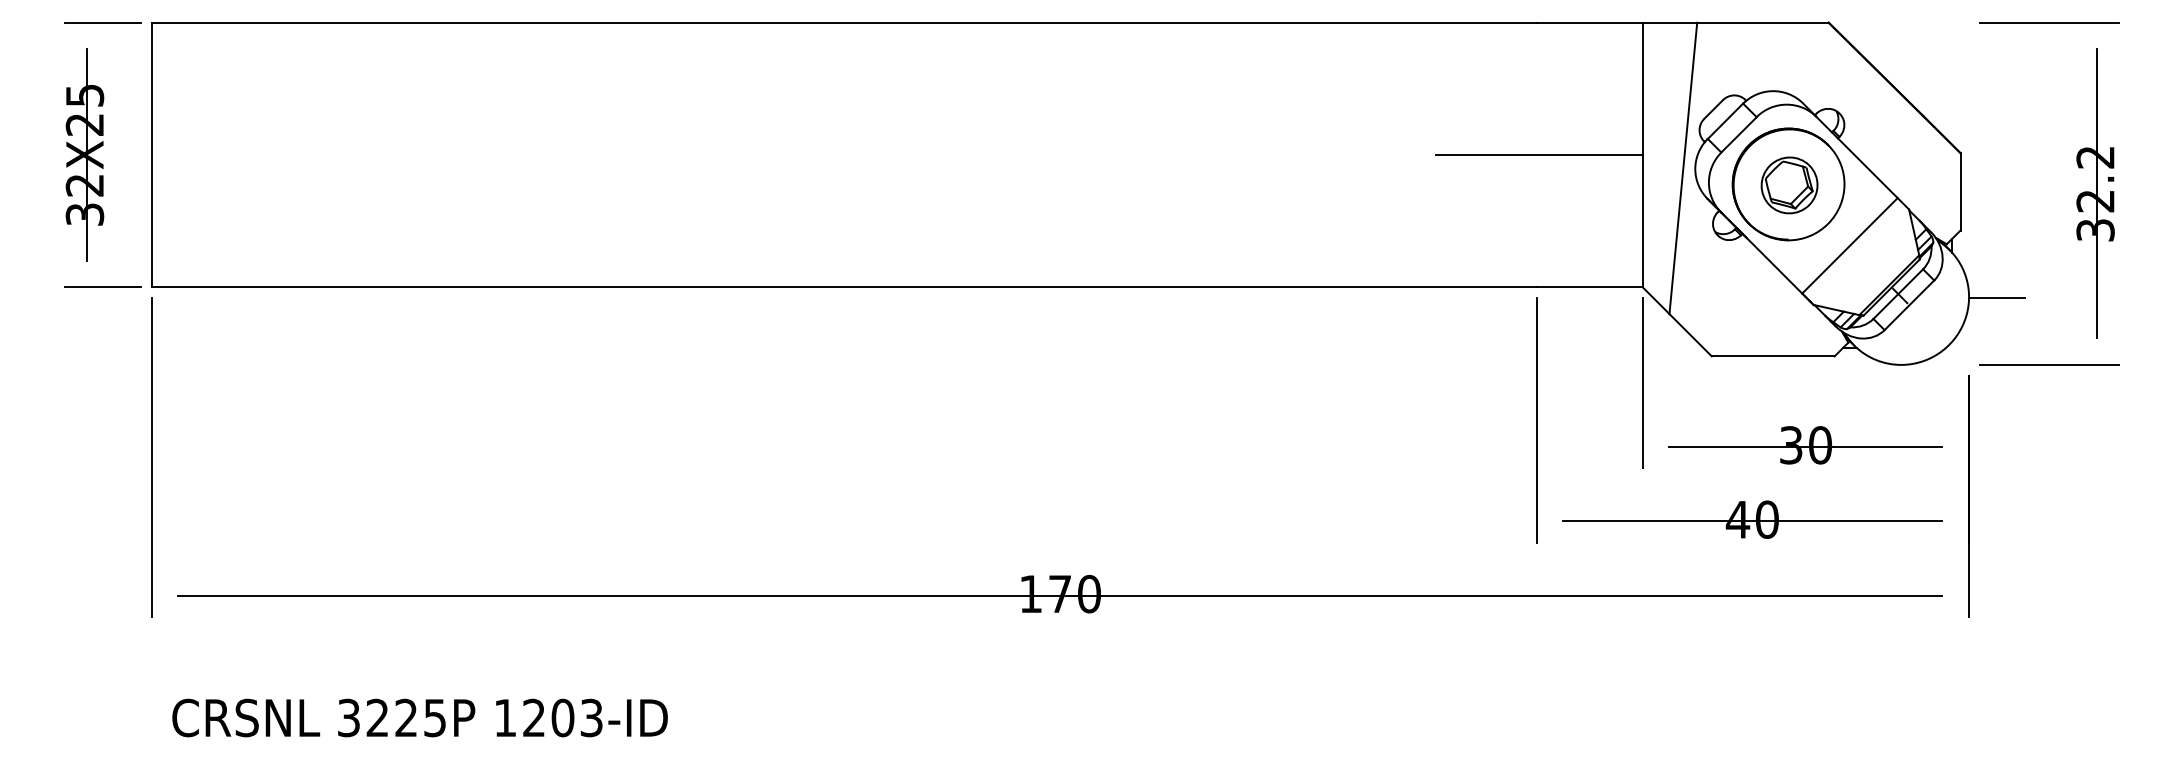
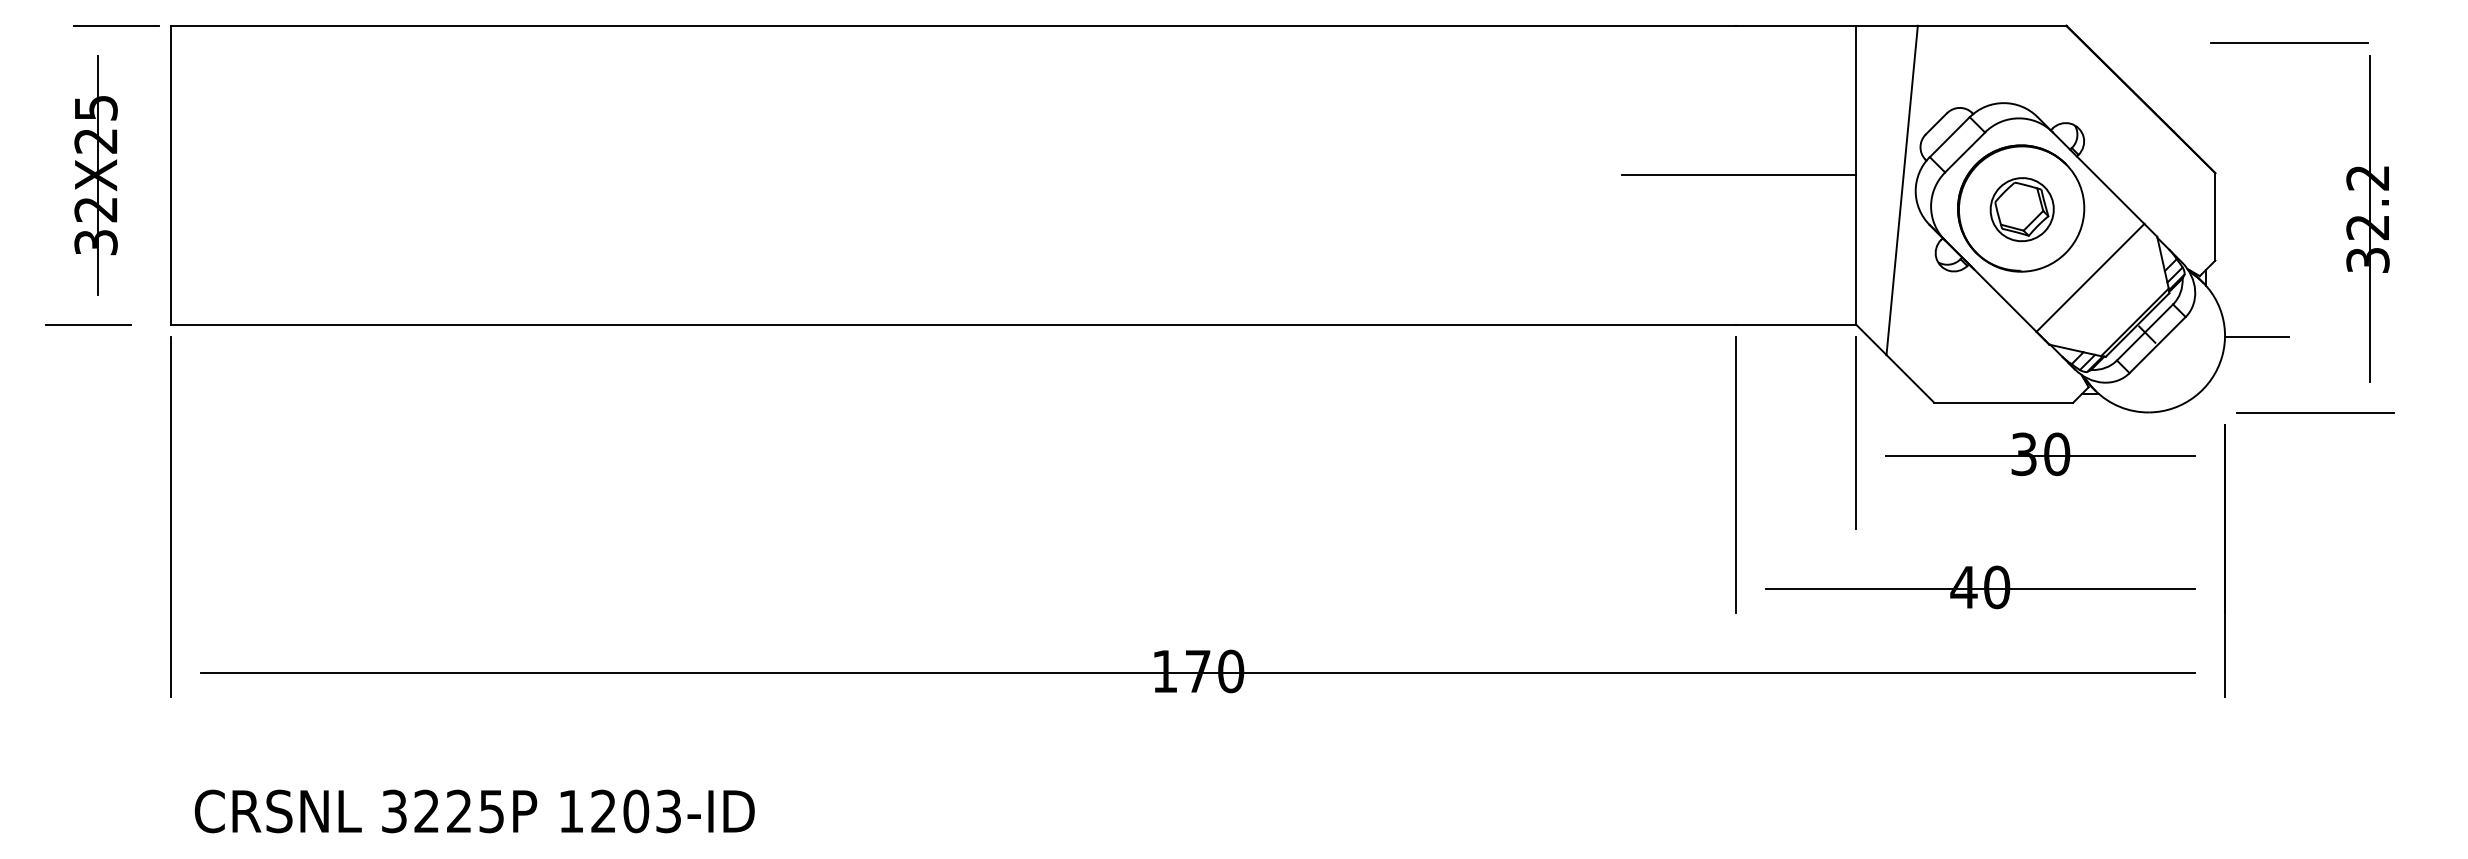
line: (2049, 22) -> (2289, 42), moved
line: (103, 287) -> (88, 324), moved
part: (1805, 445) -> (2040, 454), moved

